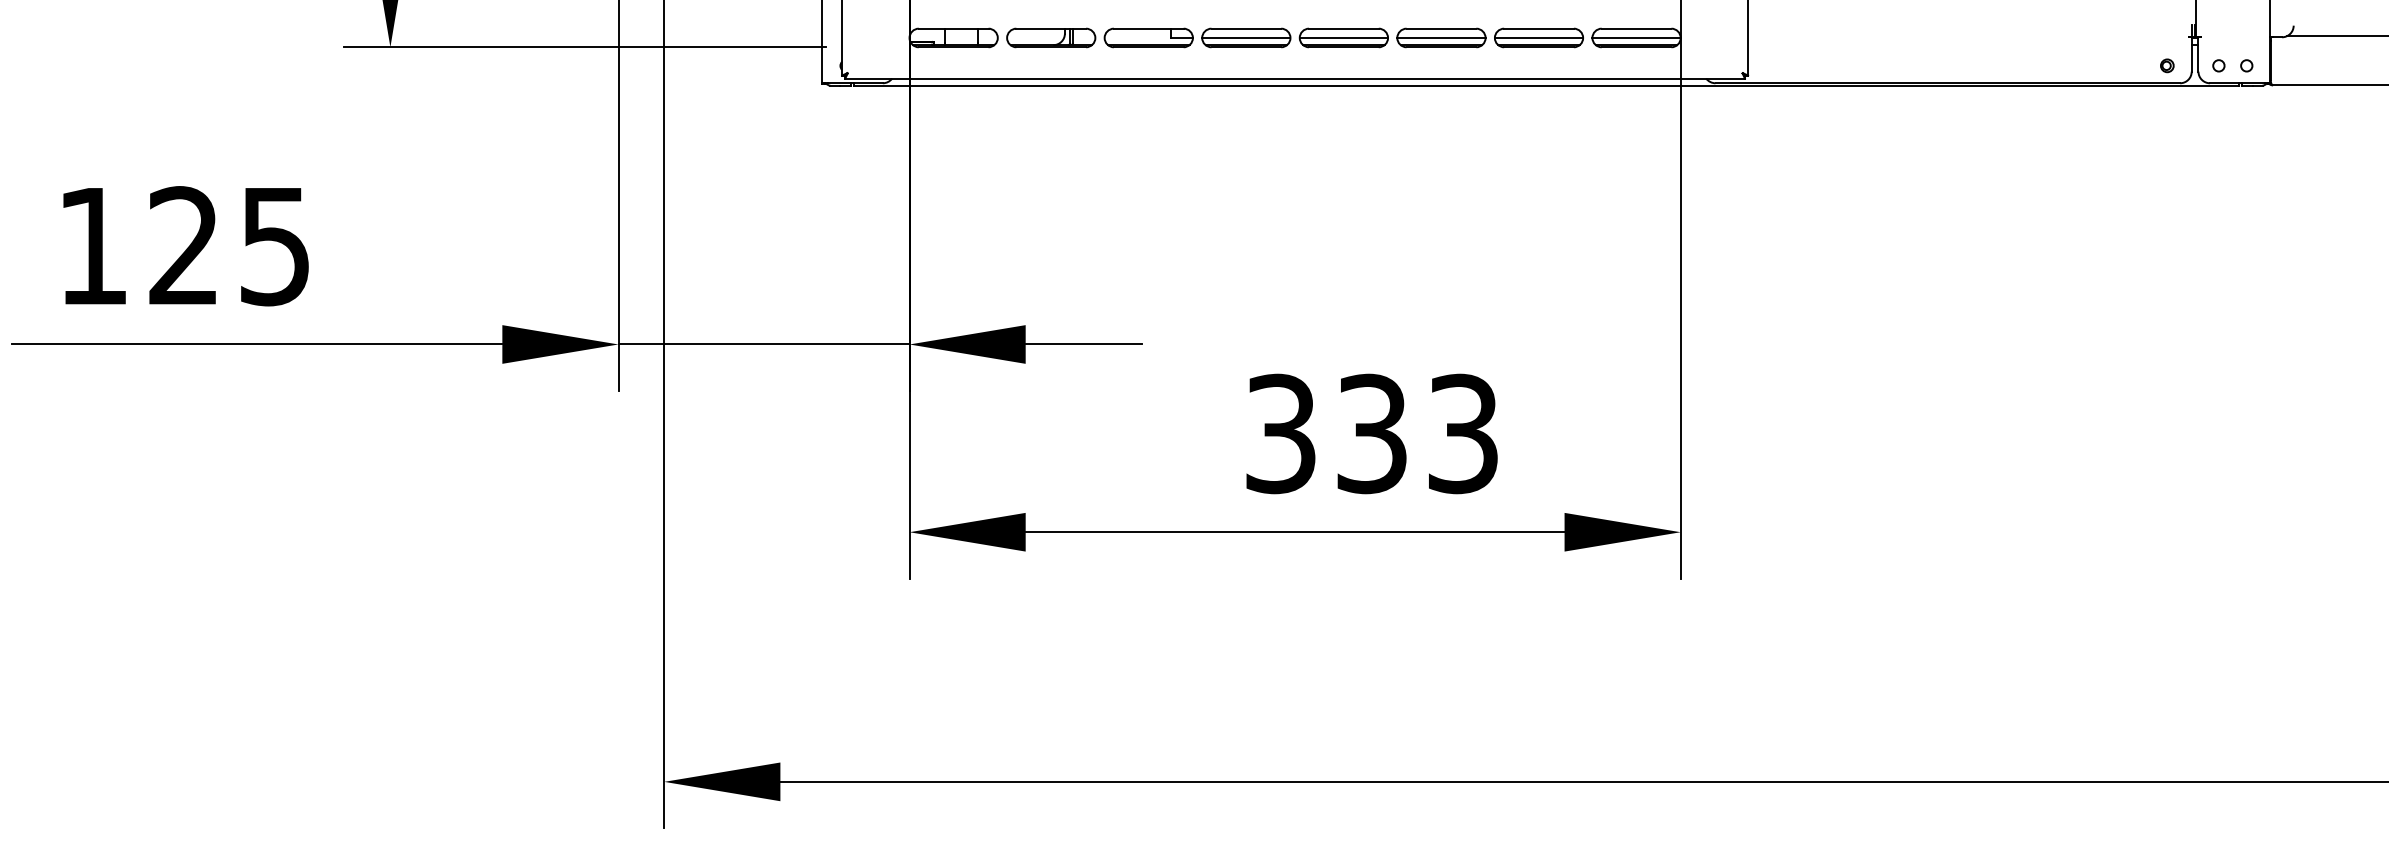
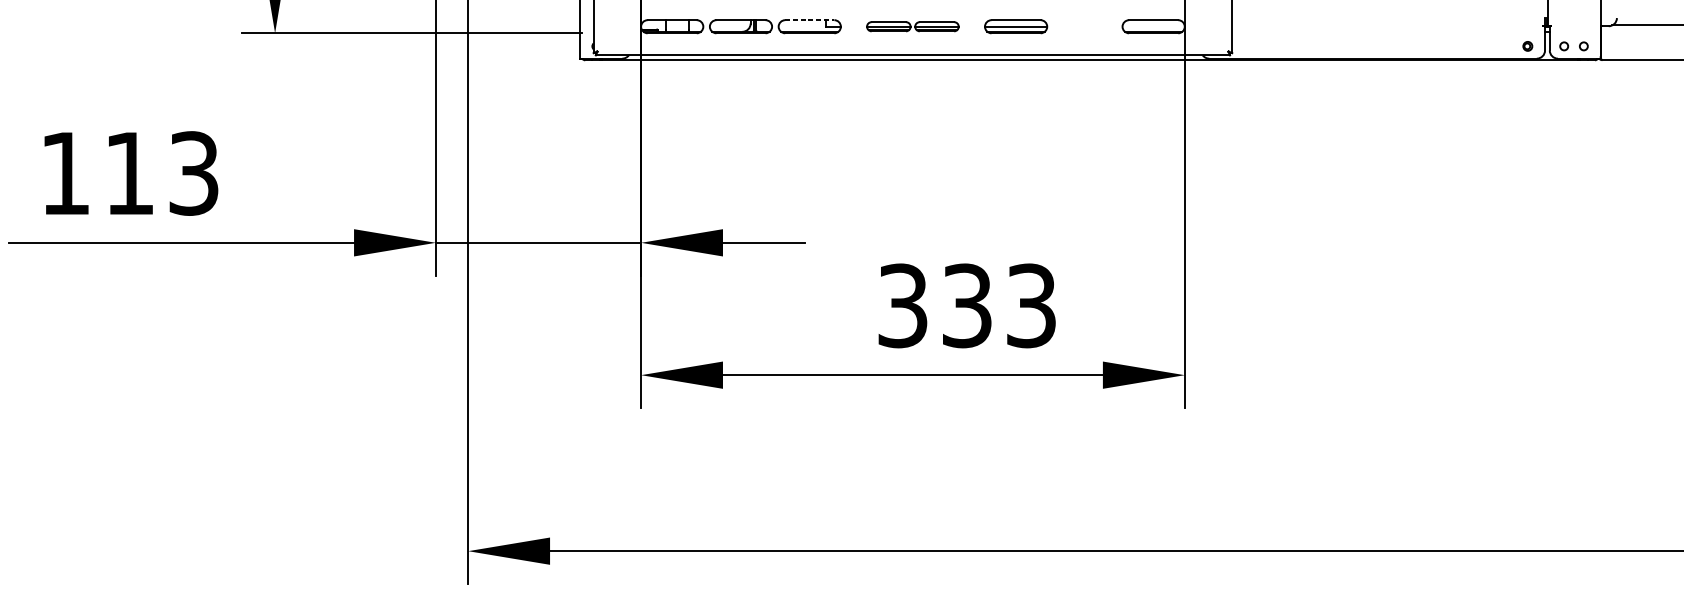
line: (1148, 28) -> (809, 20), solid -> dashed
part: (1294, 37) -> (912, 26), size x0.7
part: (1538, 37) -> (1084, 26), removed
line: (1636, 38) -> (1153, 27), removed
text: (229, 245) -> (161, 173), 125 -> 113

